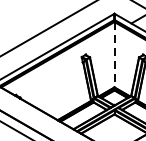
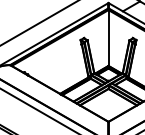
line: (114, 55) -> (108, 38), dashed -> solid

